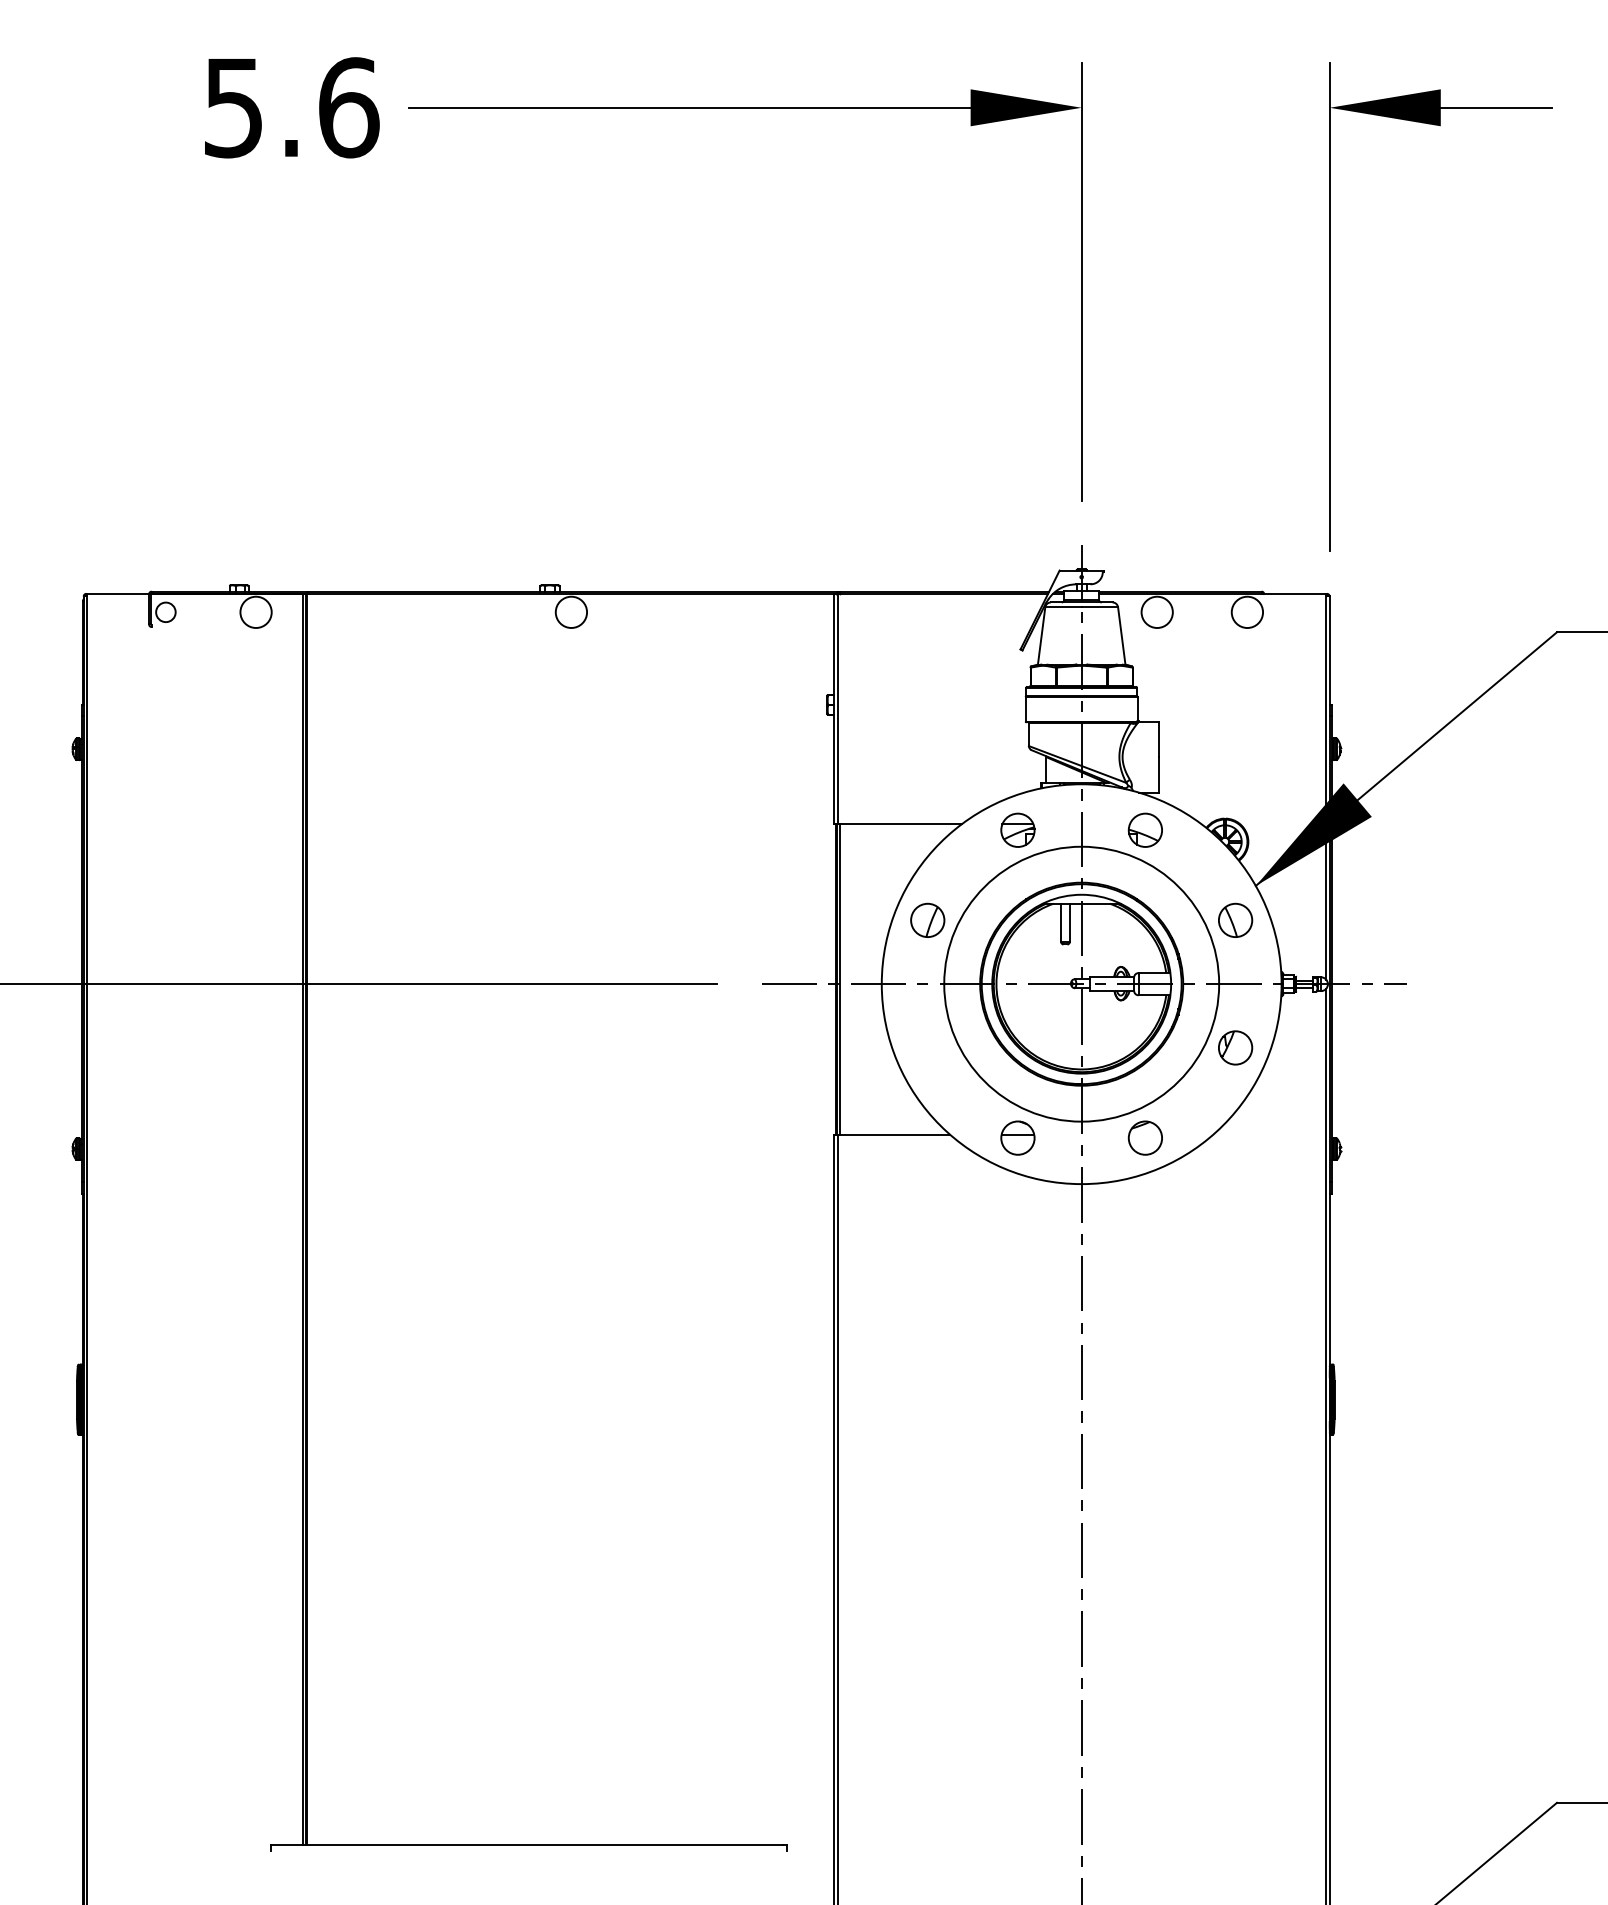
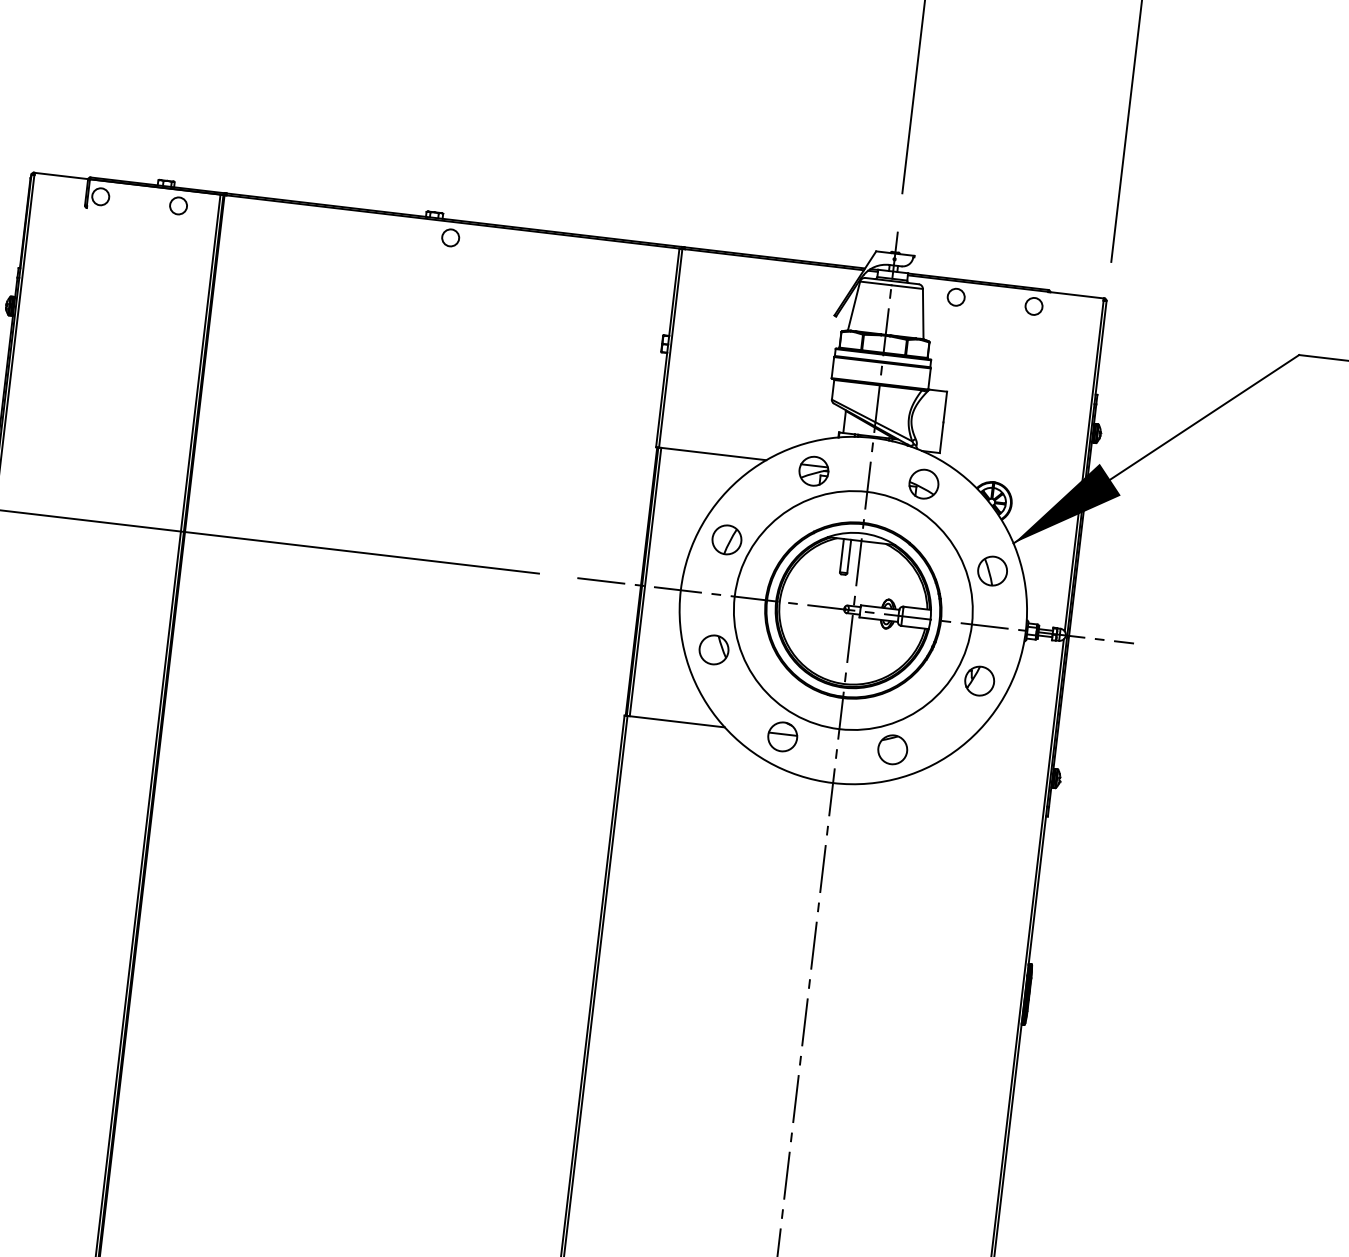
circle: (255, 612) -> (178, 206), size x0.62
circle: (571, 612) -> (450, 238), size x0.62
circle: (1156, 612) -> (955, 297), size x0.62
circle: (1247, 612) -> (1034, 306), size x0.62
part: (927, 1047) -> (713, 649), added

